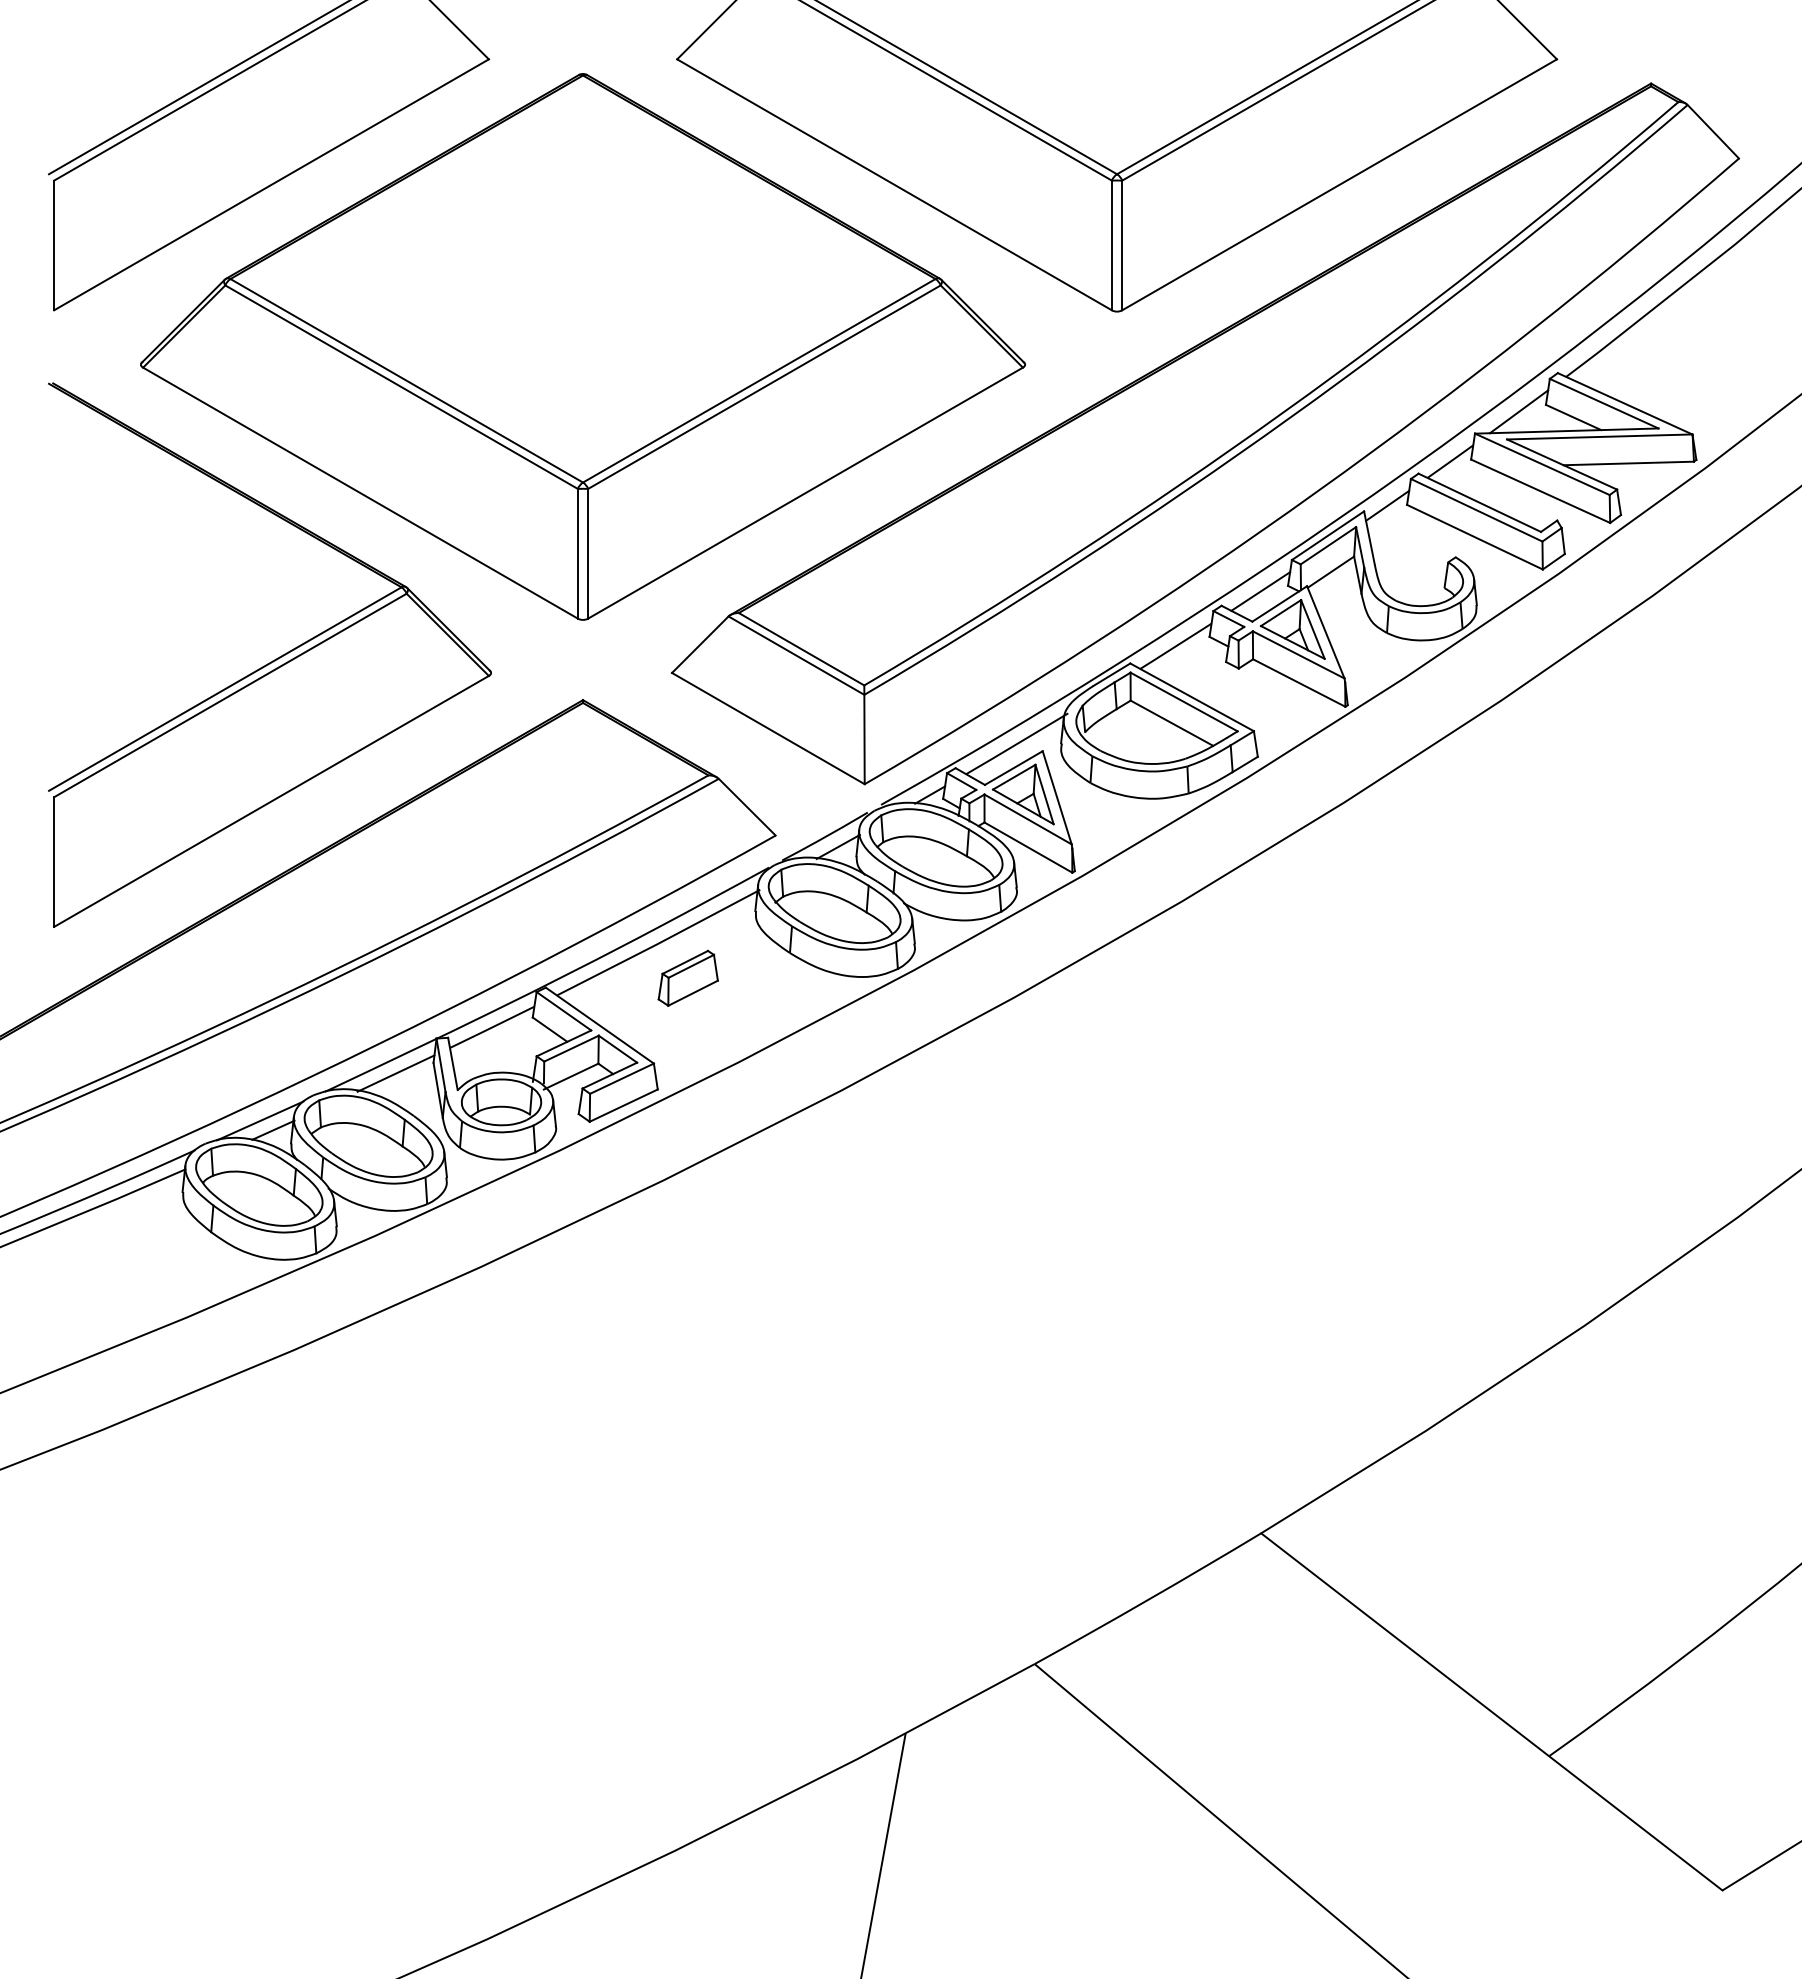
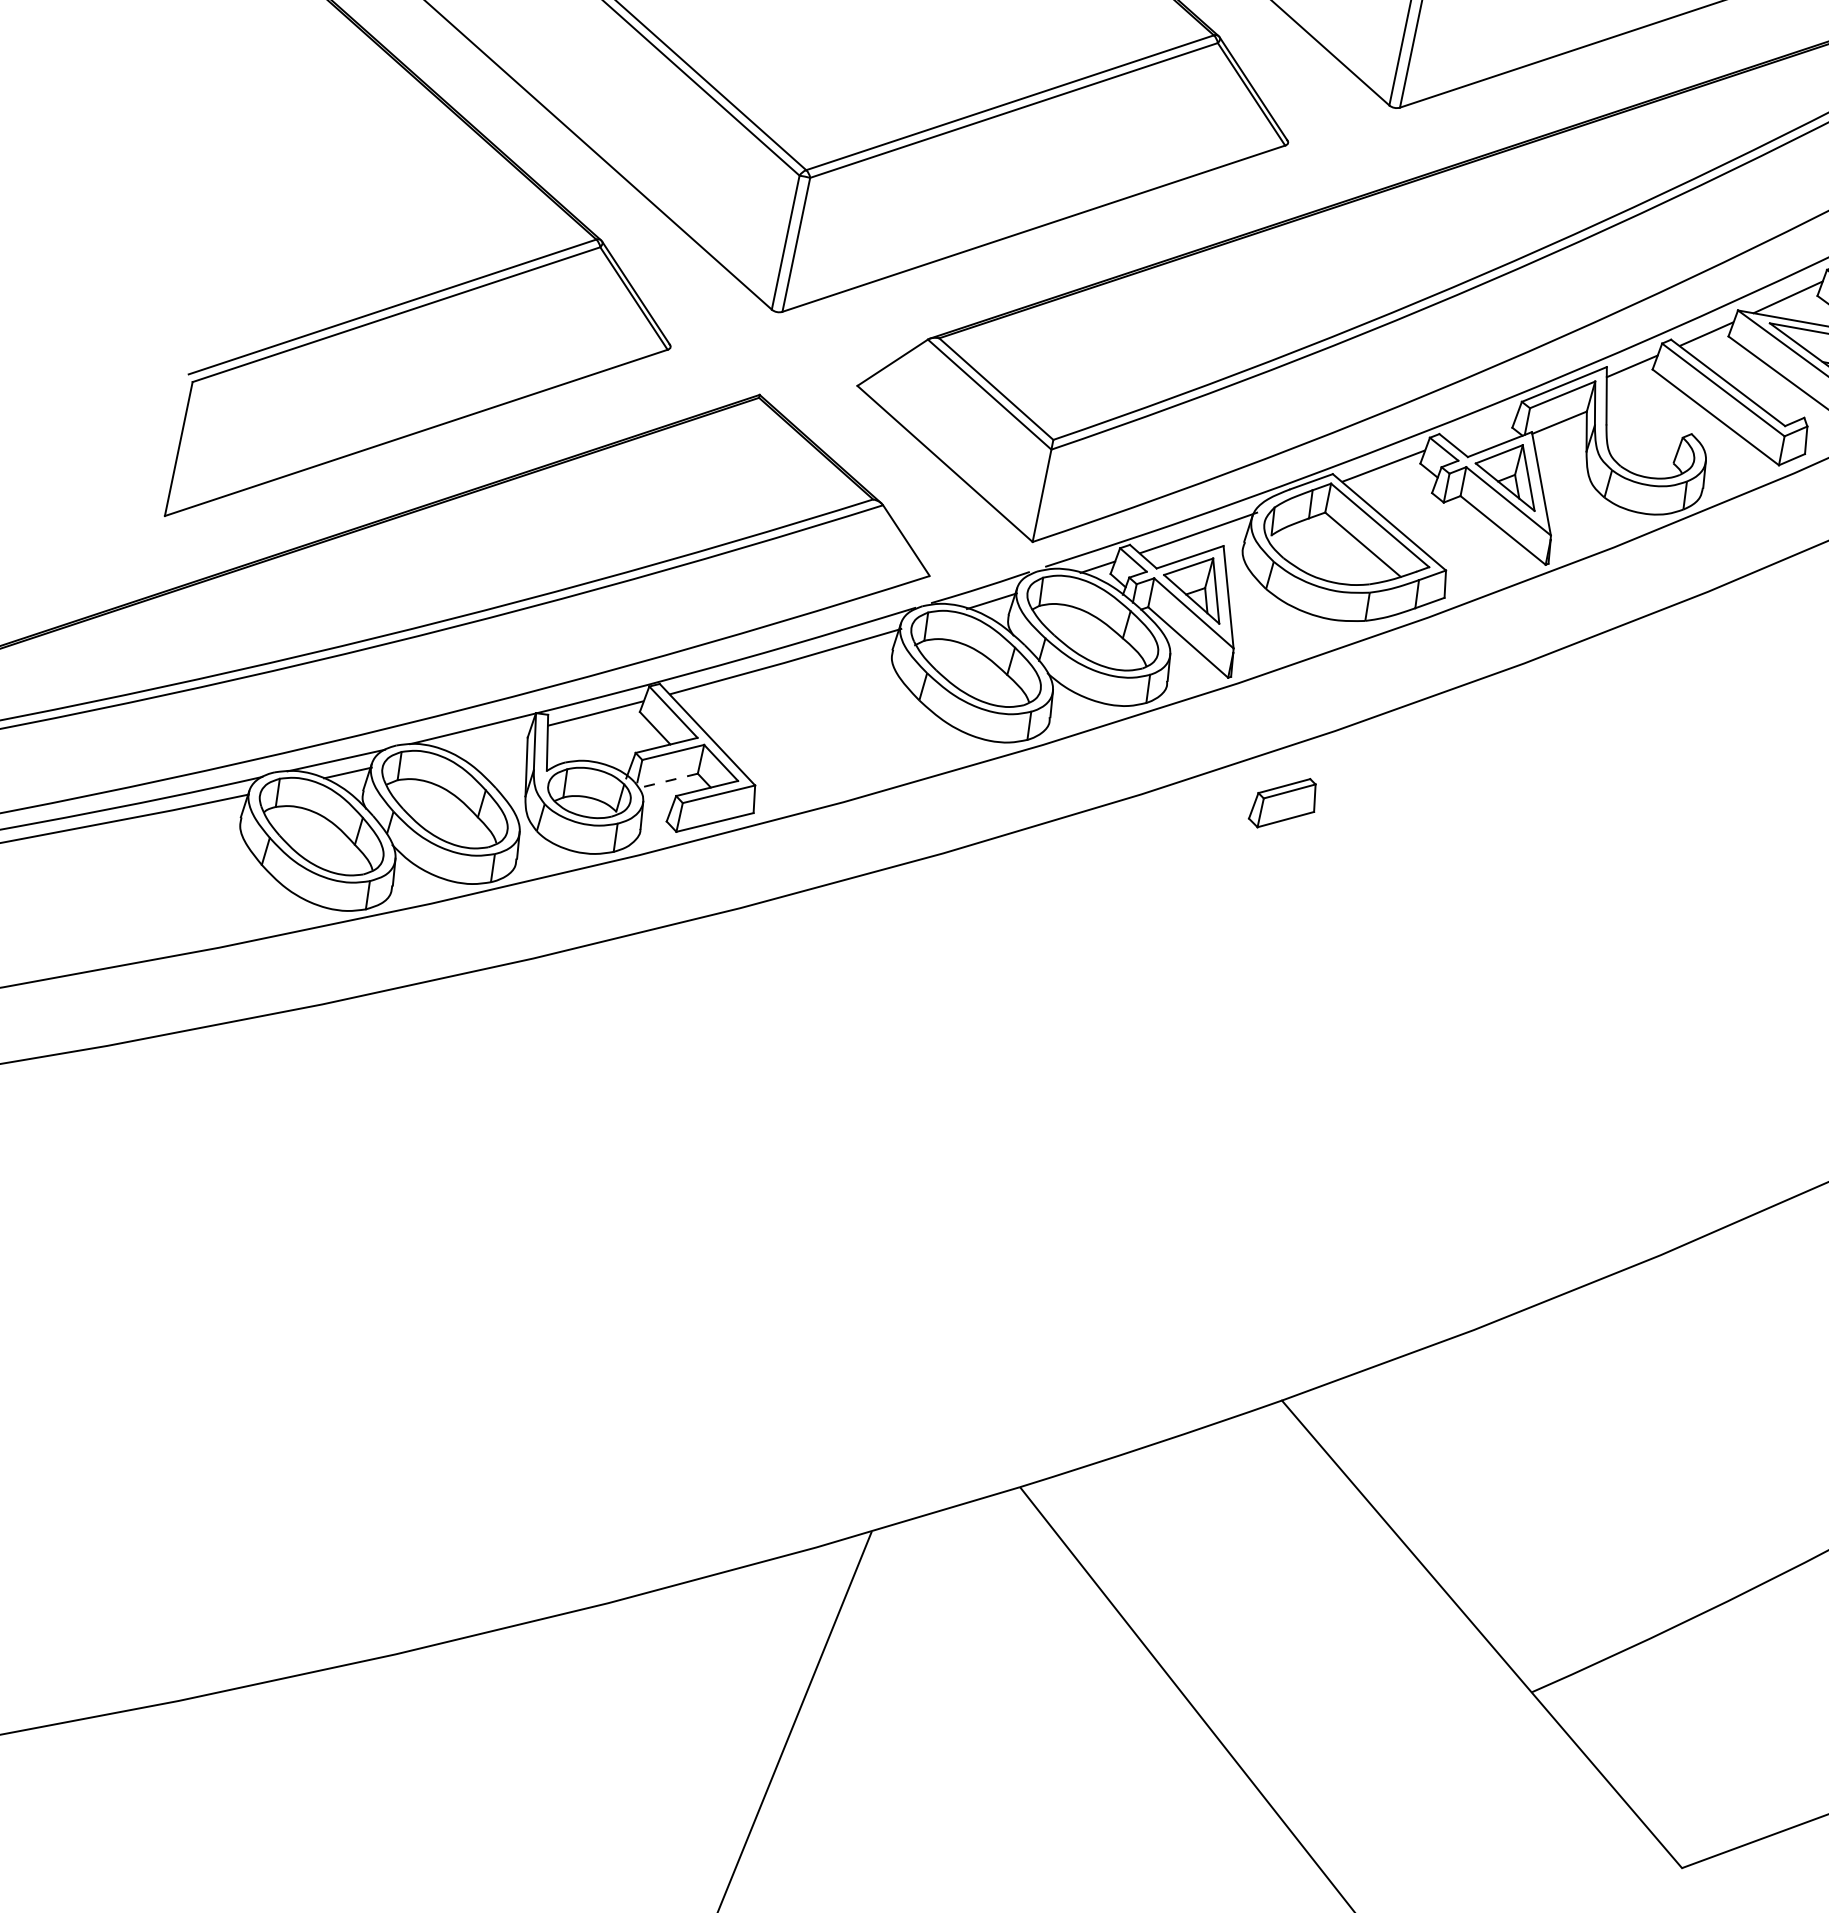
line: (1260, 591) -> (1482, 427), removed
part: (687, 977) -> (1283, 802), moved
line: (395, 1073) -> (486, 740), removed
line: (570, 1076) -> (666, 780), solid -> dashed

